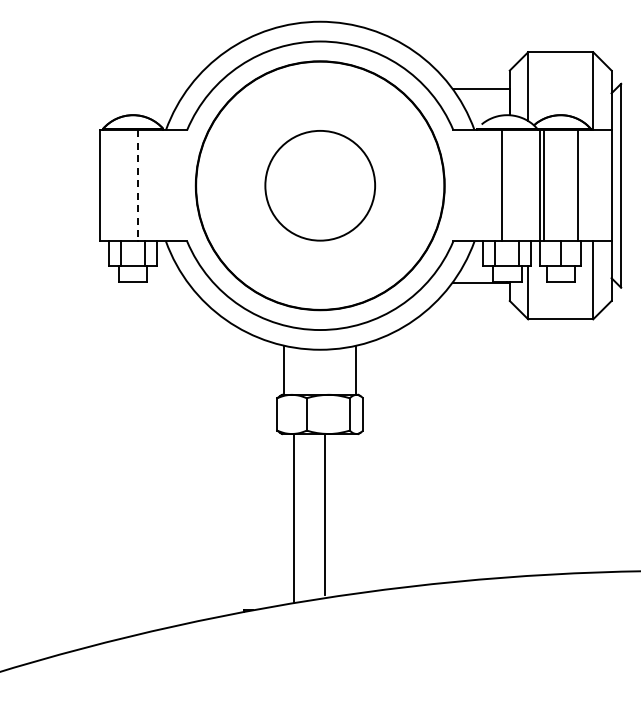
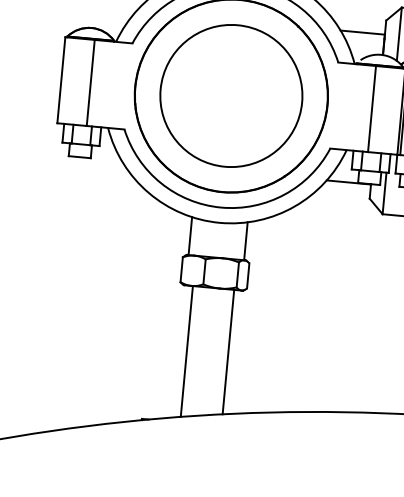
line: (138, 185) -> (90, 82), dashed -> solid
circle: (319, 185) -> (230, 95), size x1.67
line: (324, 514) -> (228, 352), moved

